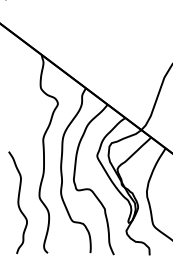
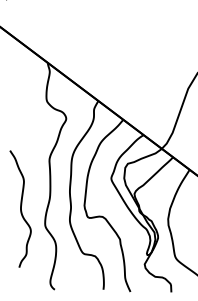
curve: (17, 202) -> (20, 208), moved

